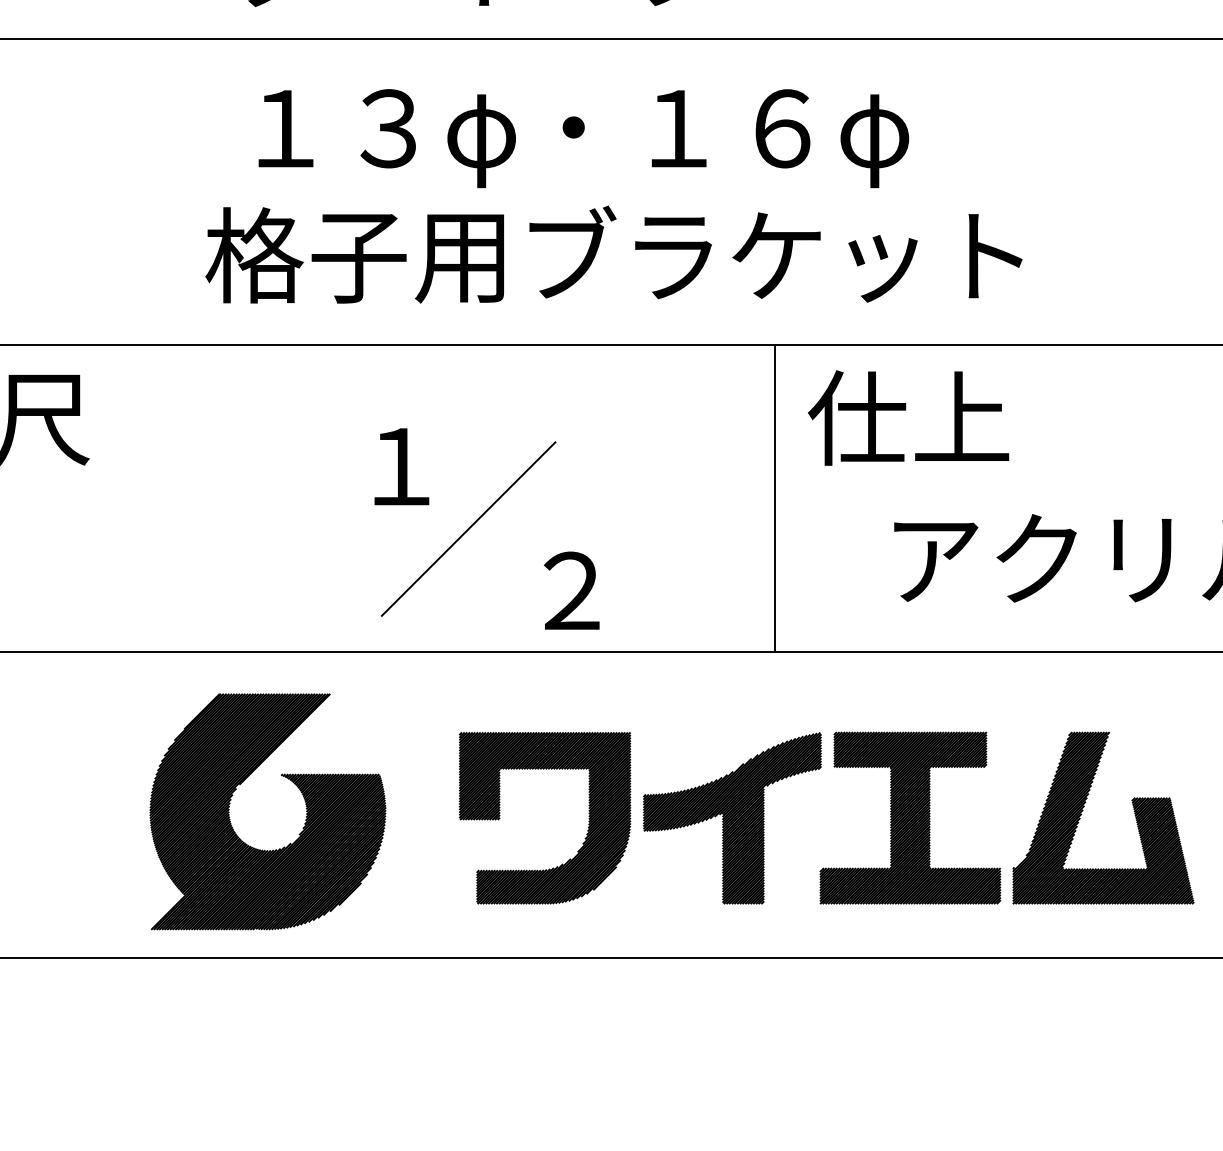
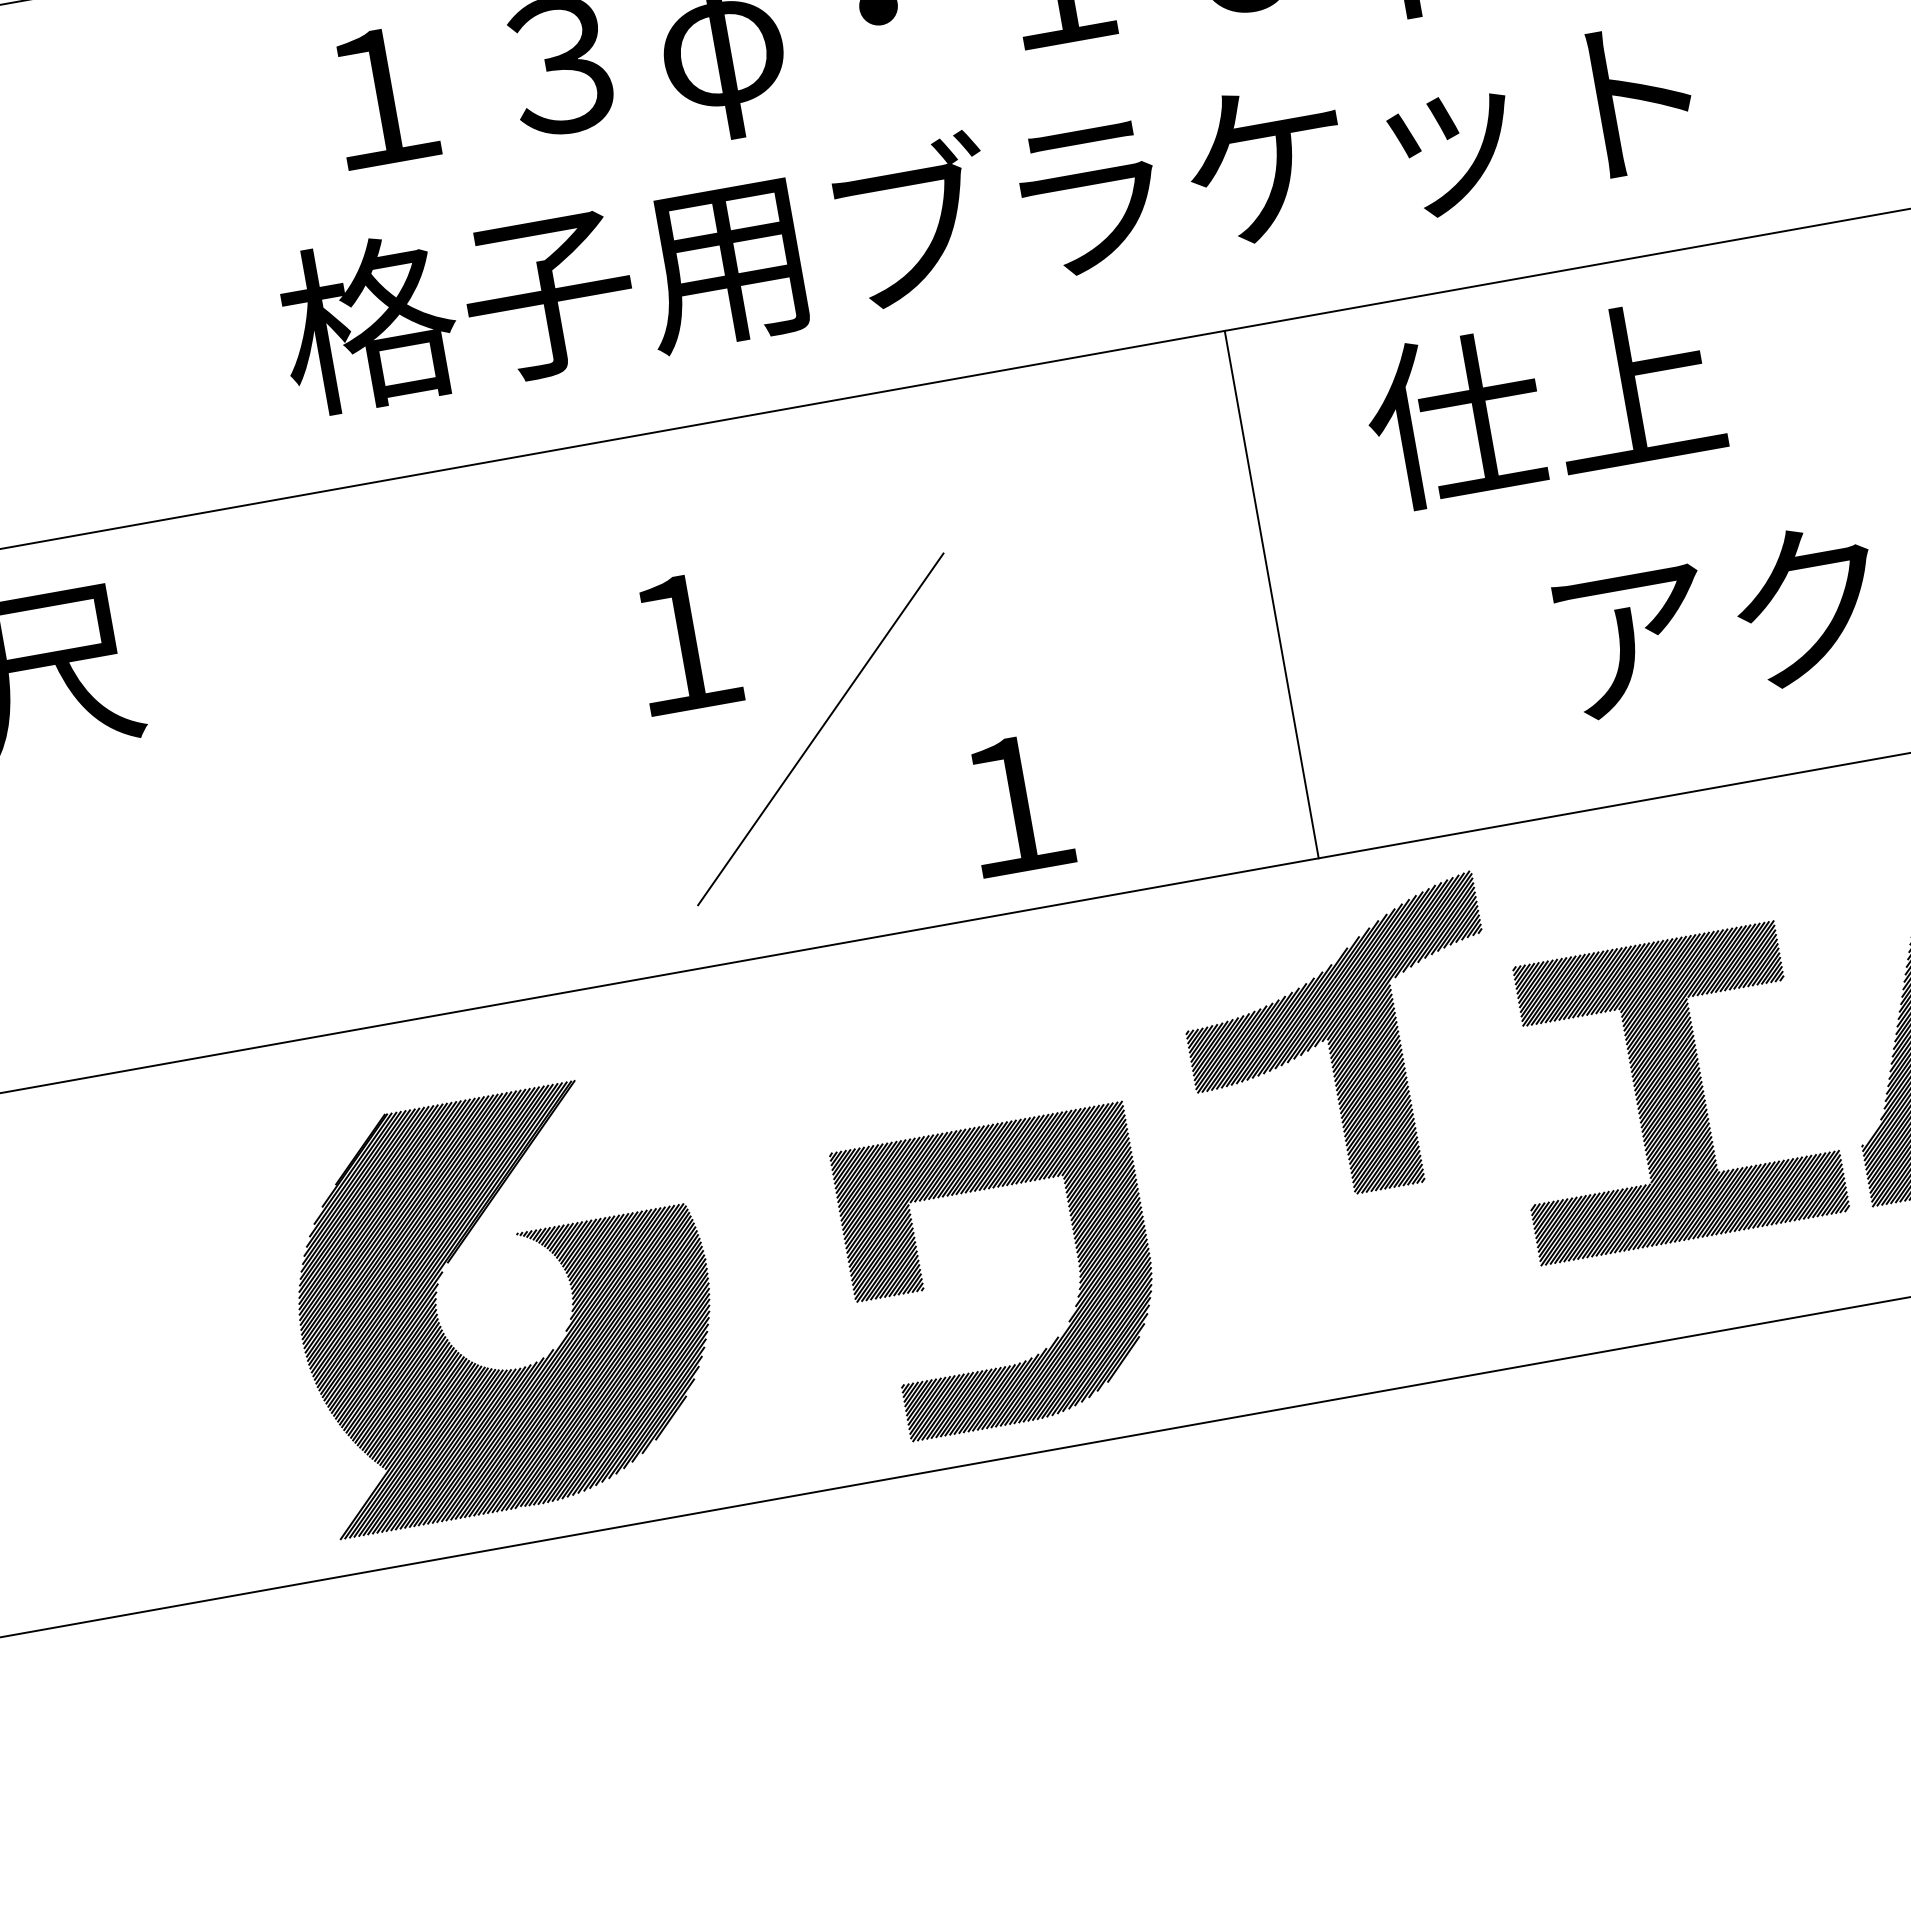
line: (775, 498) -> (1272, 594), moved
text: (571, 590) -> (1016, 803), ２ -> １
part: (241, 784) -> (450, 1262), moved
part: (732, 818) -> (1345, 1044), moved
part: (587, 827) -> (1077, 1277), moved

